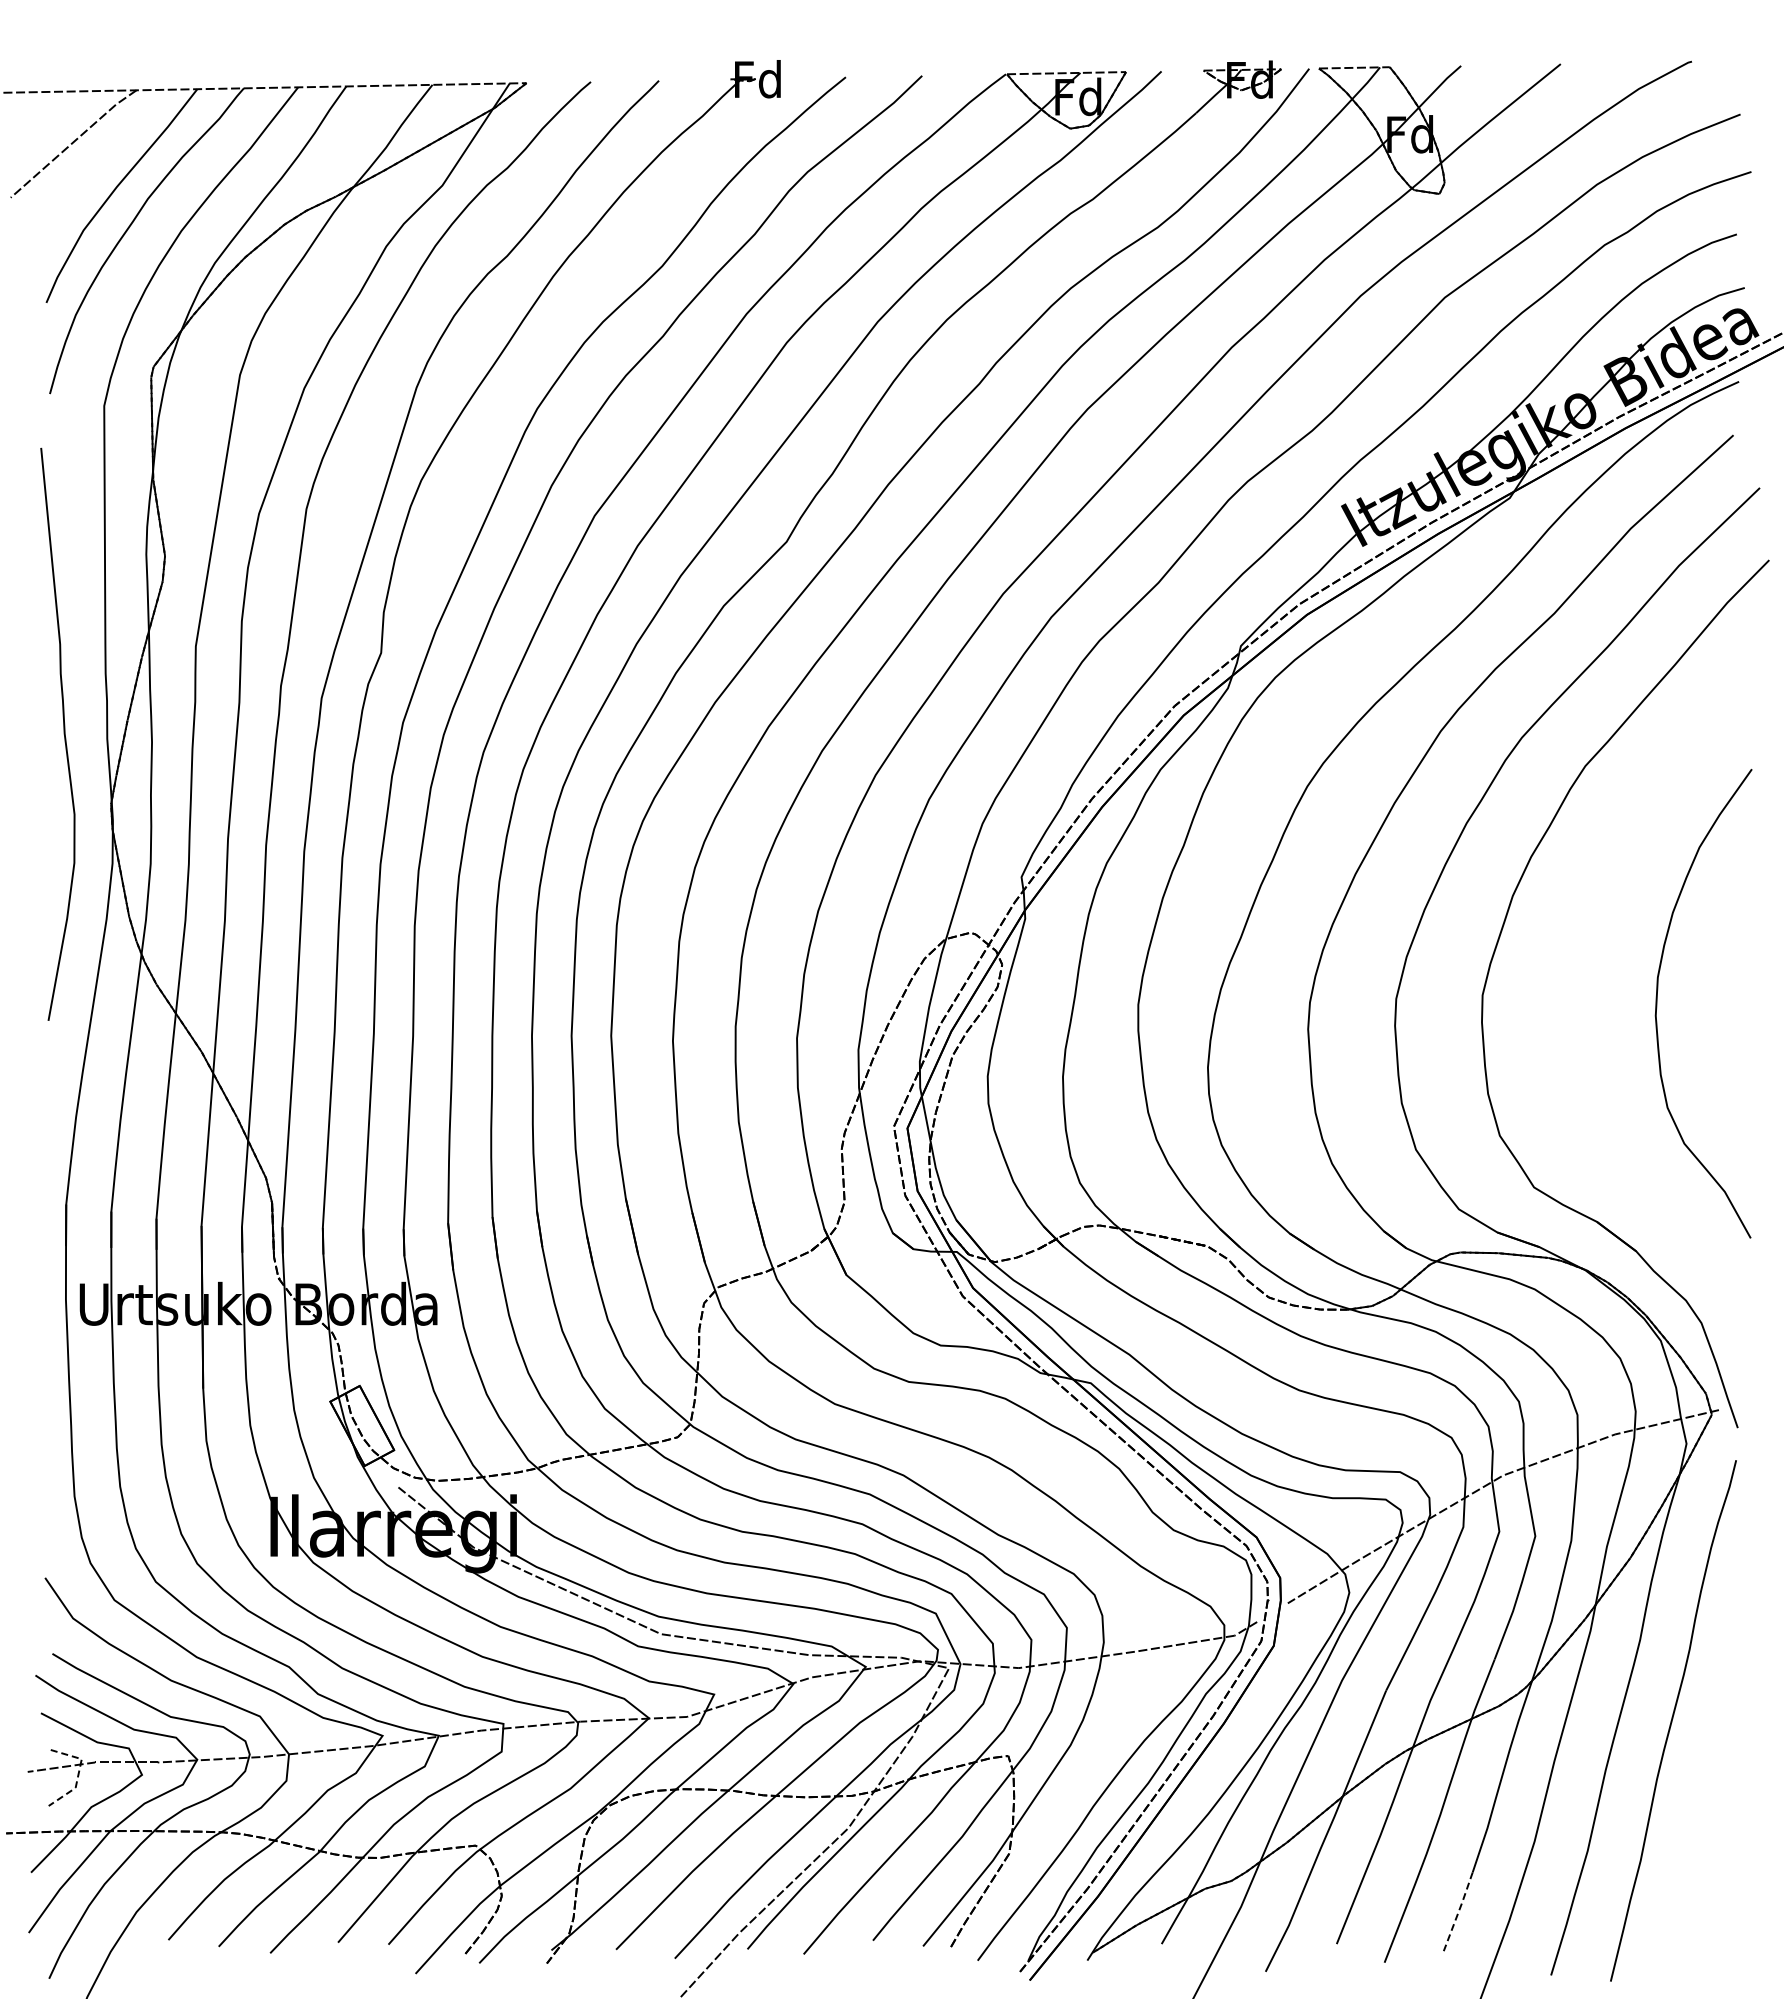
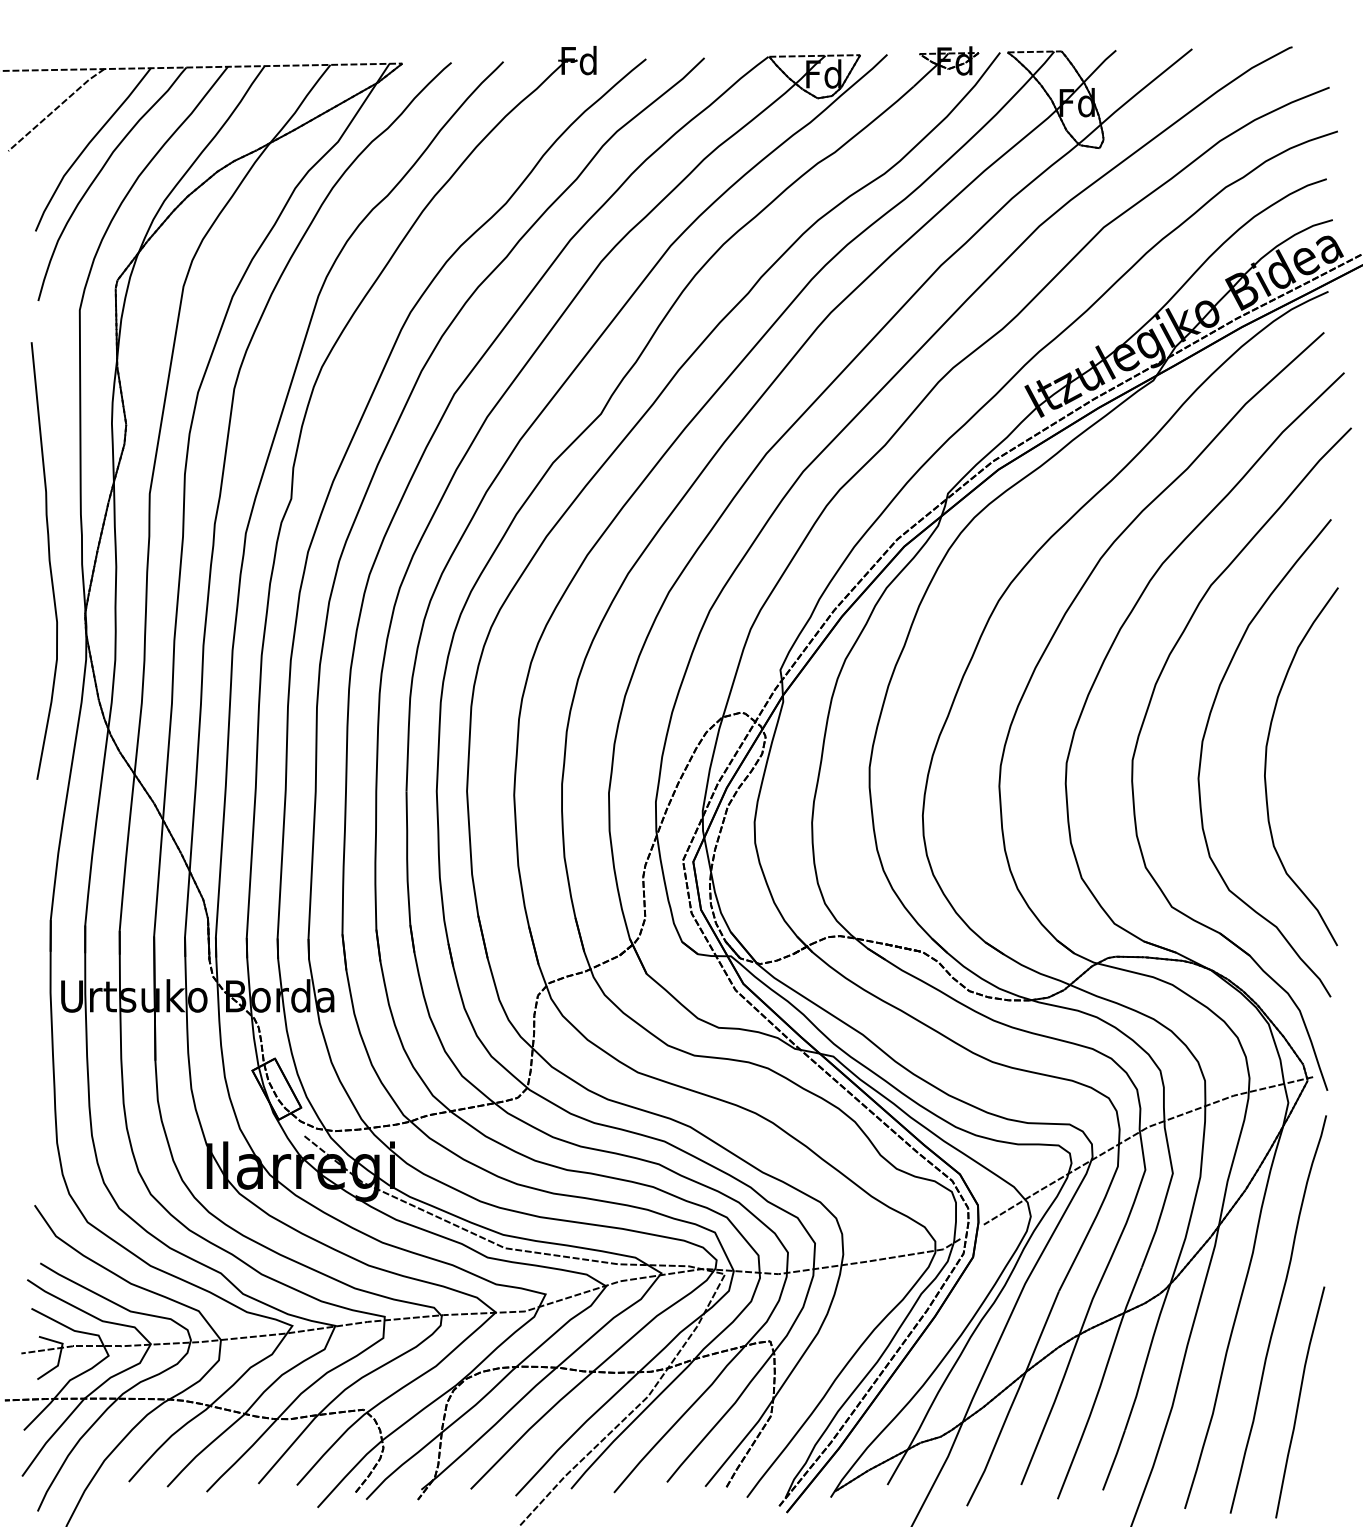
curve: (1574, 979) -> (1202, 748), added
line: (78, 1773) -> (60, 1354), dashed -> solid
curve: (1700, 1835) -> (1299, 1402), added
line: (1458, 1911) -> (1114, 1460), dashed -> solid

